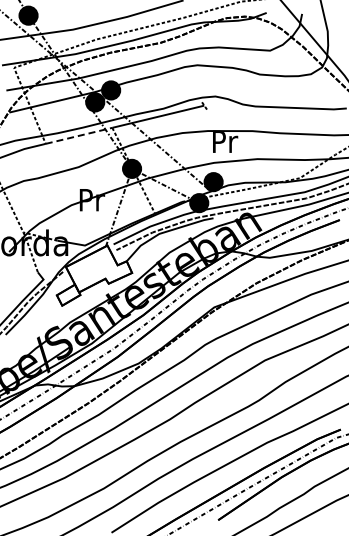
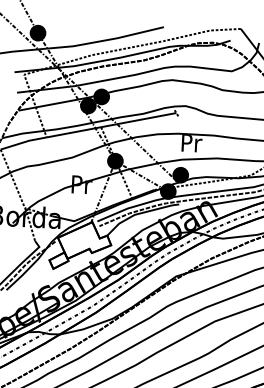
line: (79, 135) -> (74, 132), dashed -> solid

